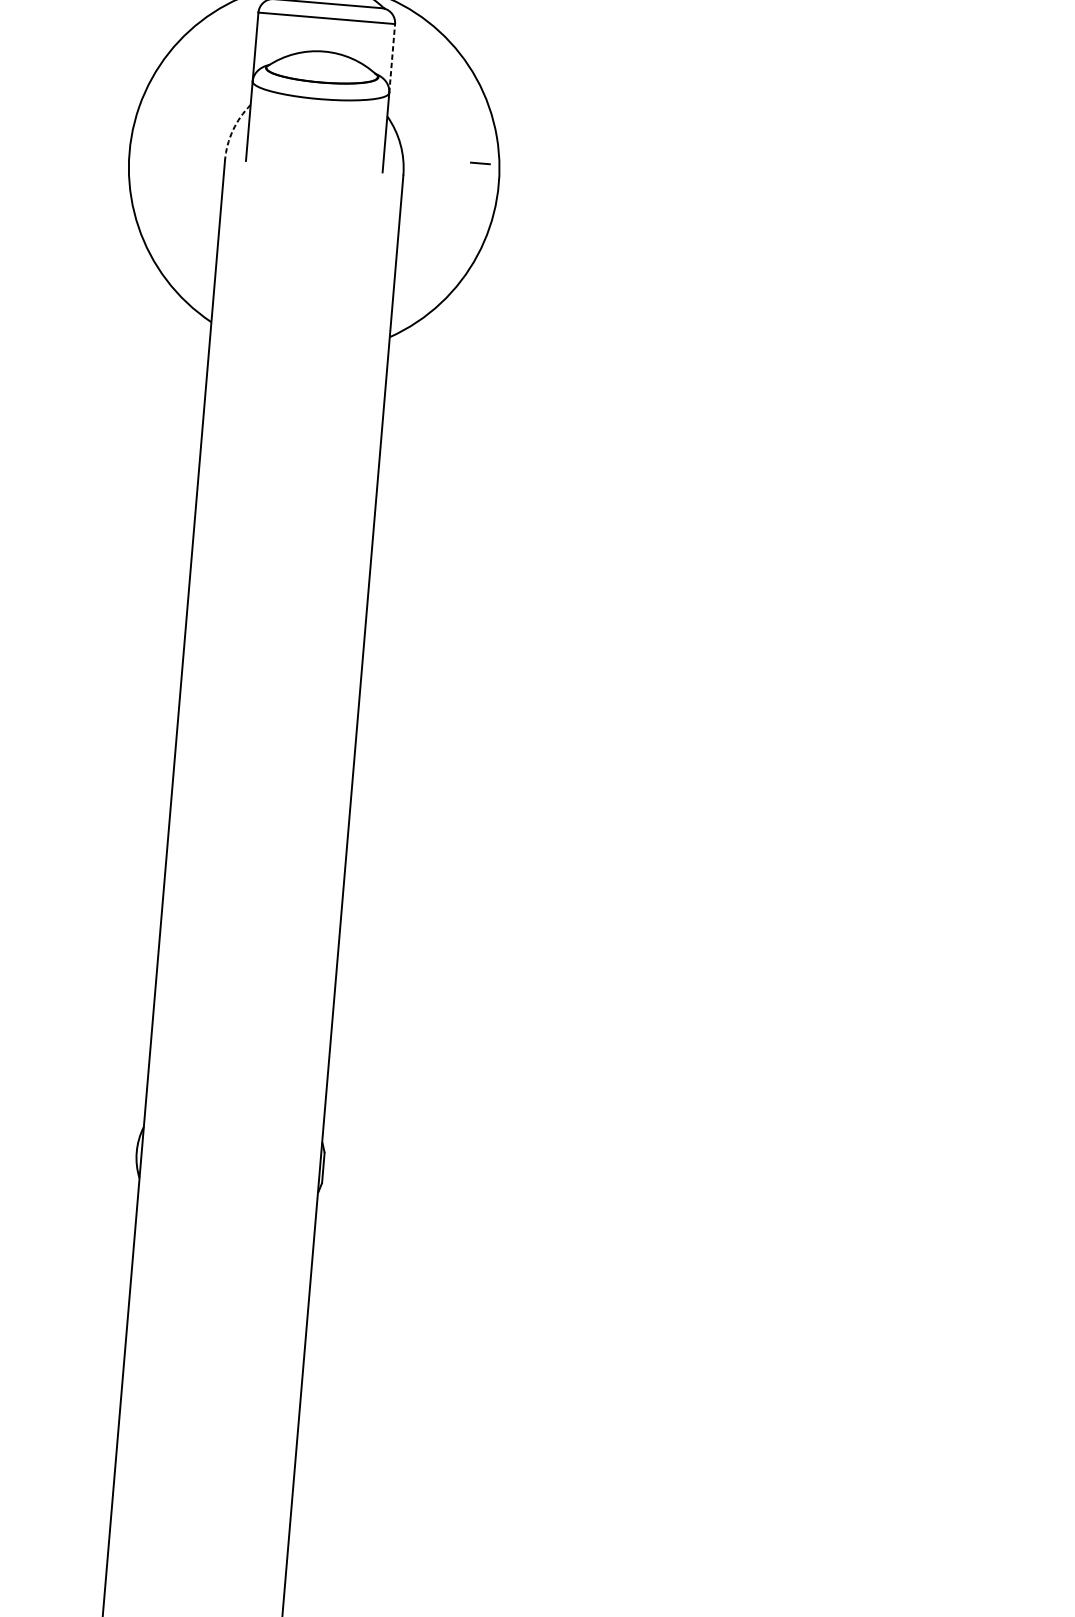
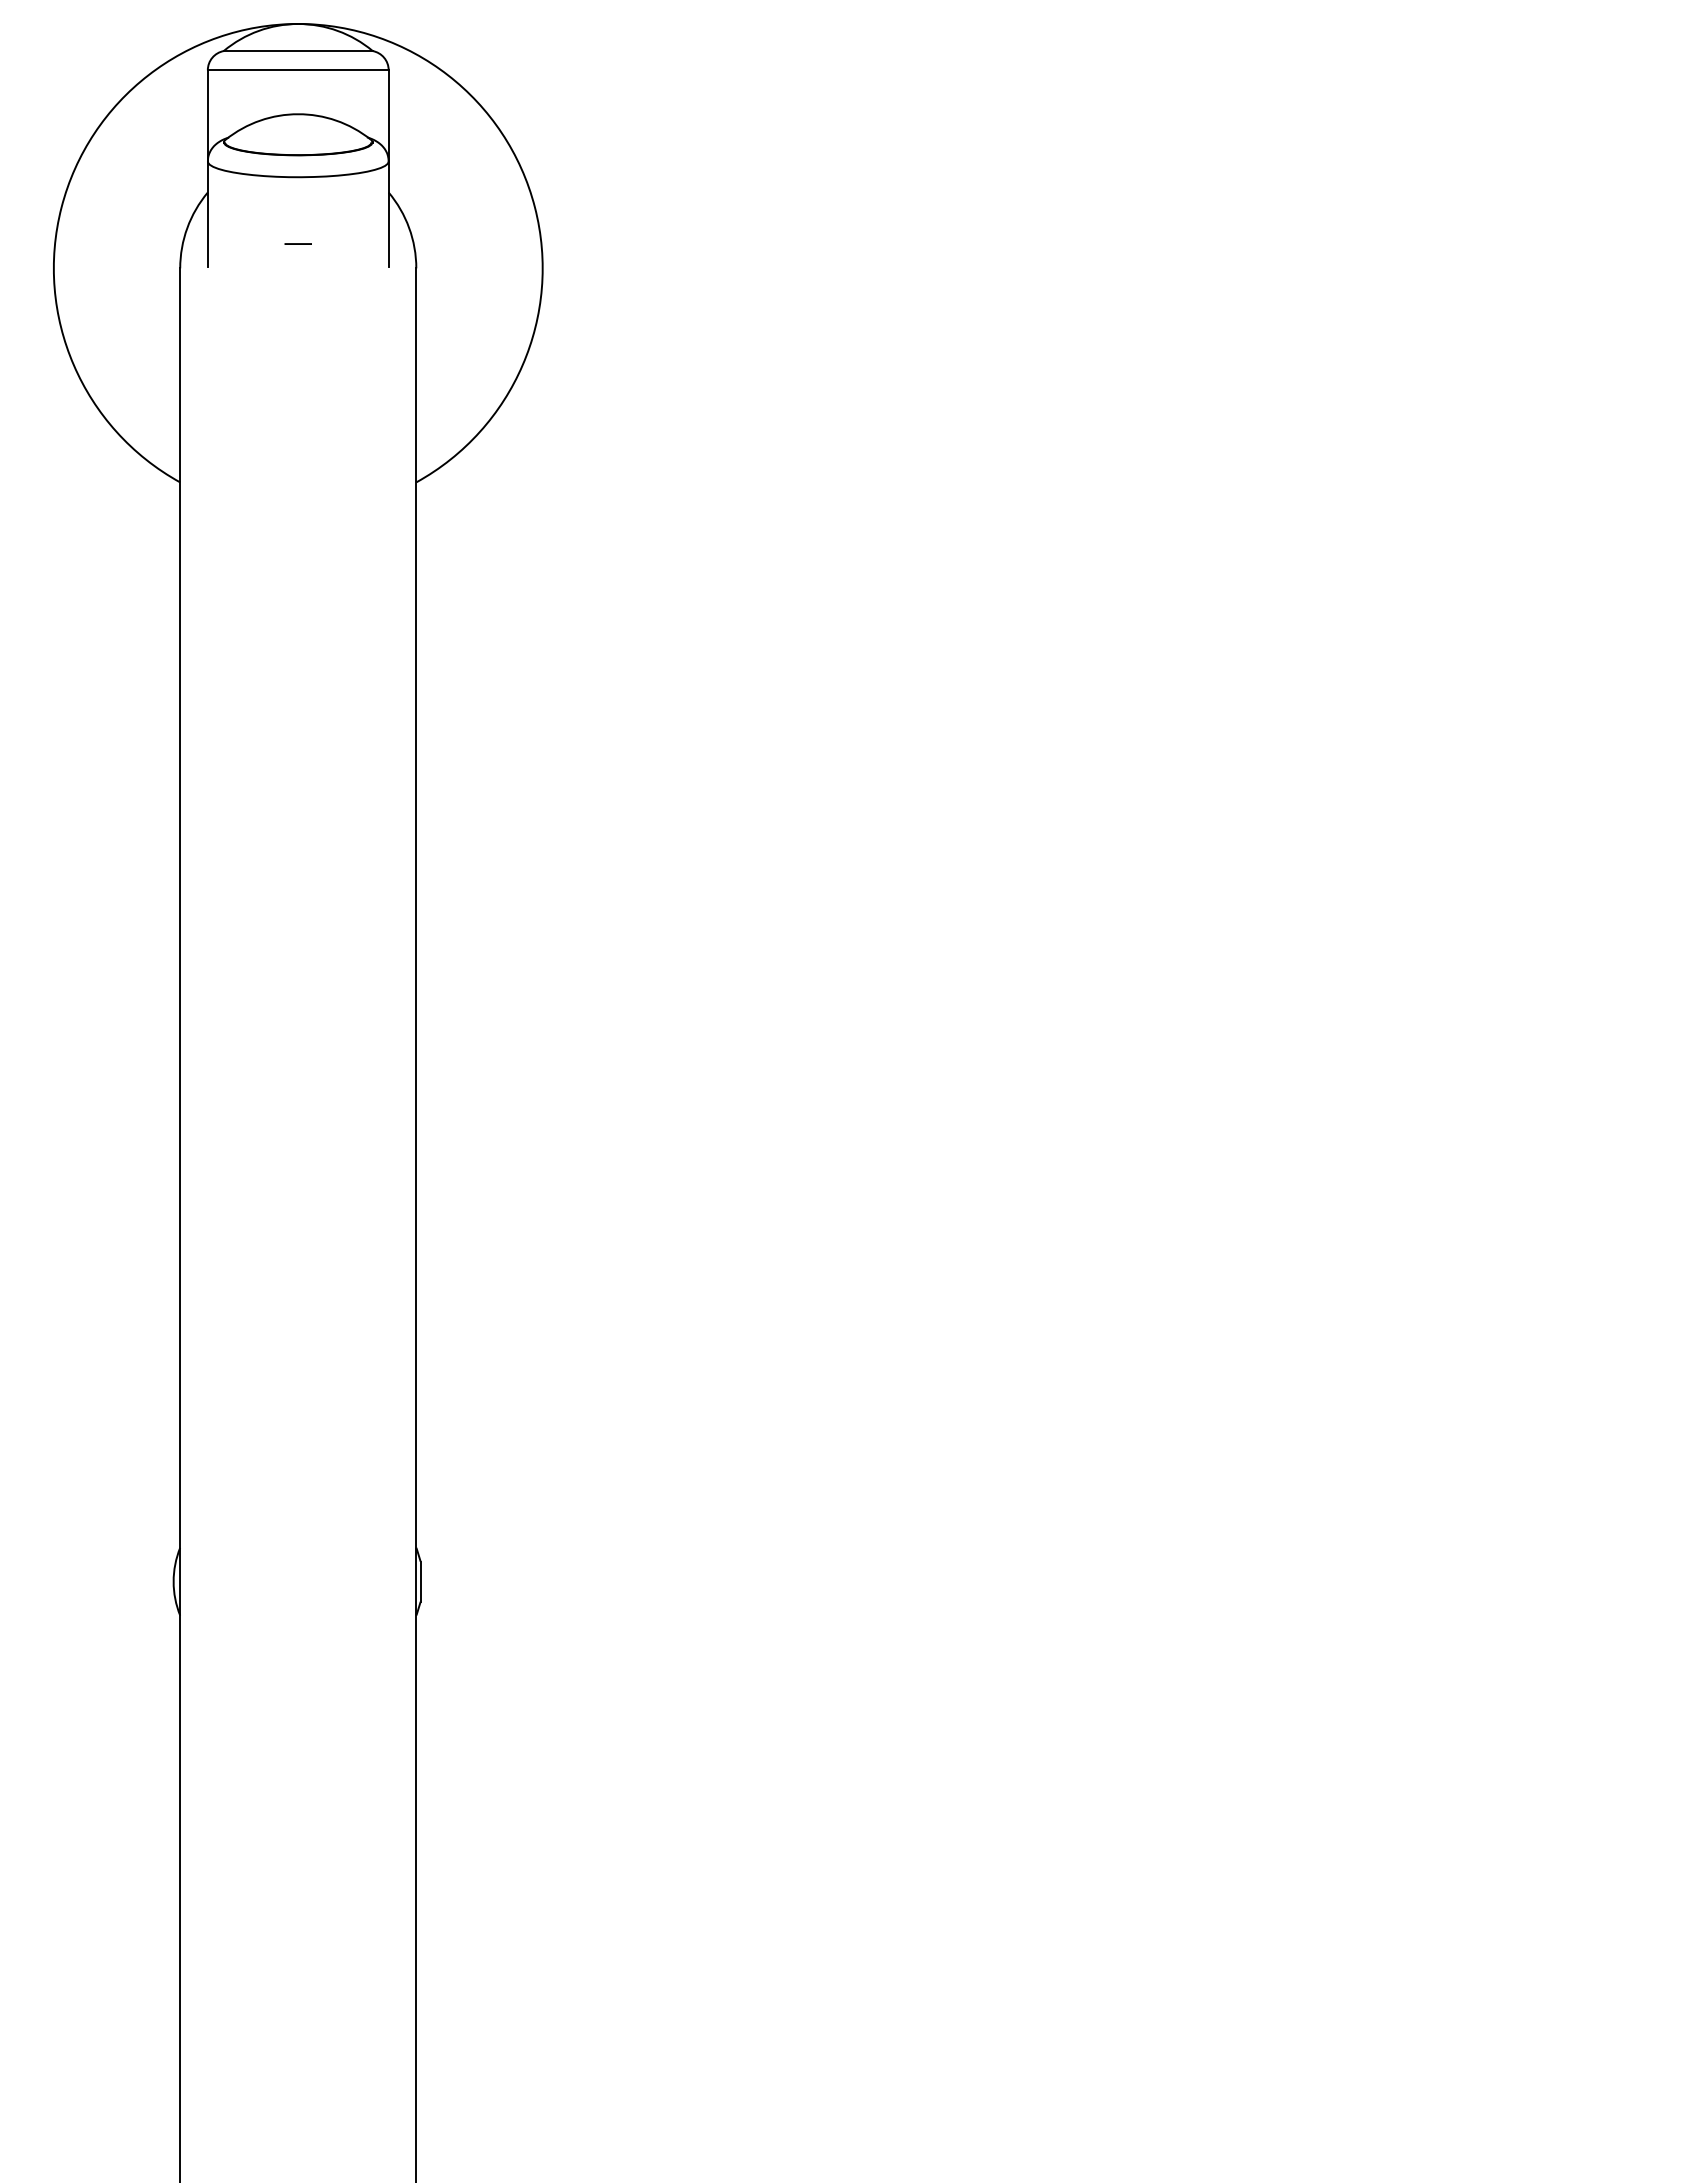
line: (392, 58) -> (388, 115), dashed -> solid
arc: (233, 130) -> (187, 228), dashed -> solid
line: (479, 162) -> (297, 243), moved

